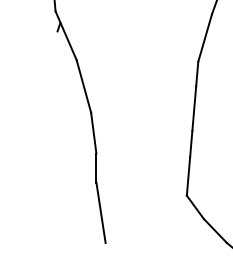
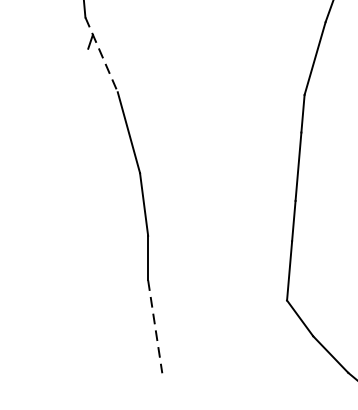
line: (66, 35) -> (102, 54), solid -> dashed
line: (101, 212) -> (155, 326), solid -> dashed

